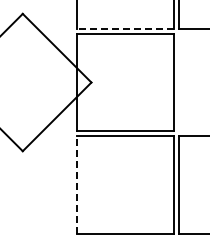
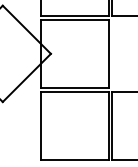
line: (125, 28) -> (74, 15), dashed -> solid
line: (76, 185) -> (40, 126), dashed -> solid

